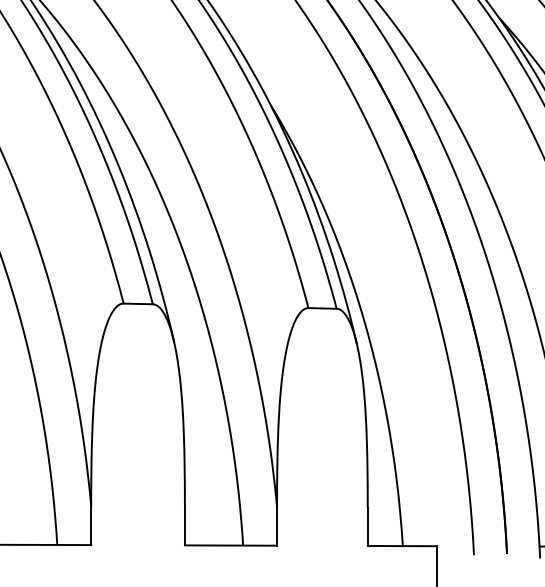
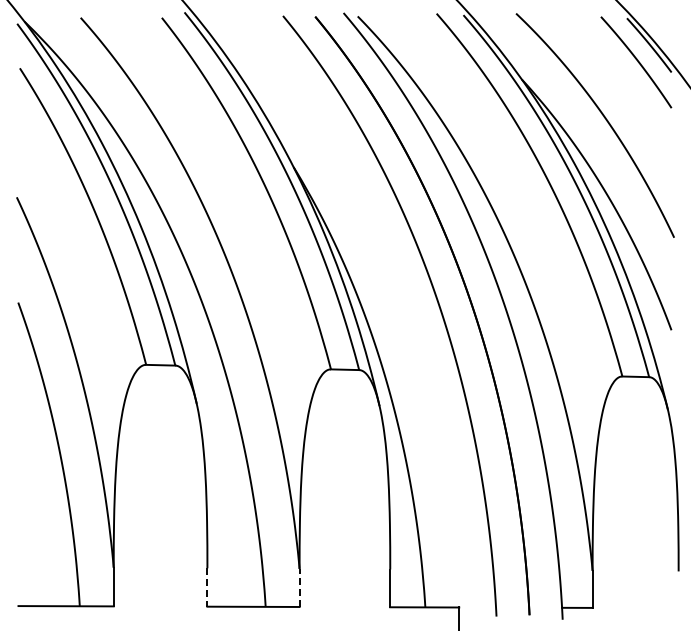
line: (184, 526) -> (207, 587), solid -> dashed
line: (276, 526) -> (299, 587), solid -> dashed

